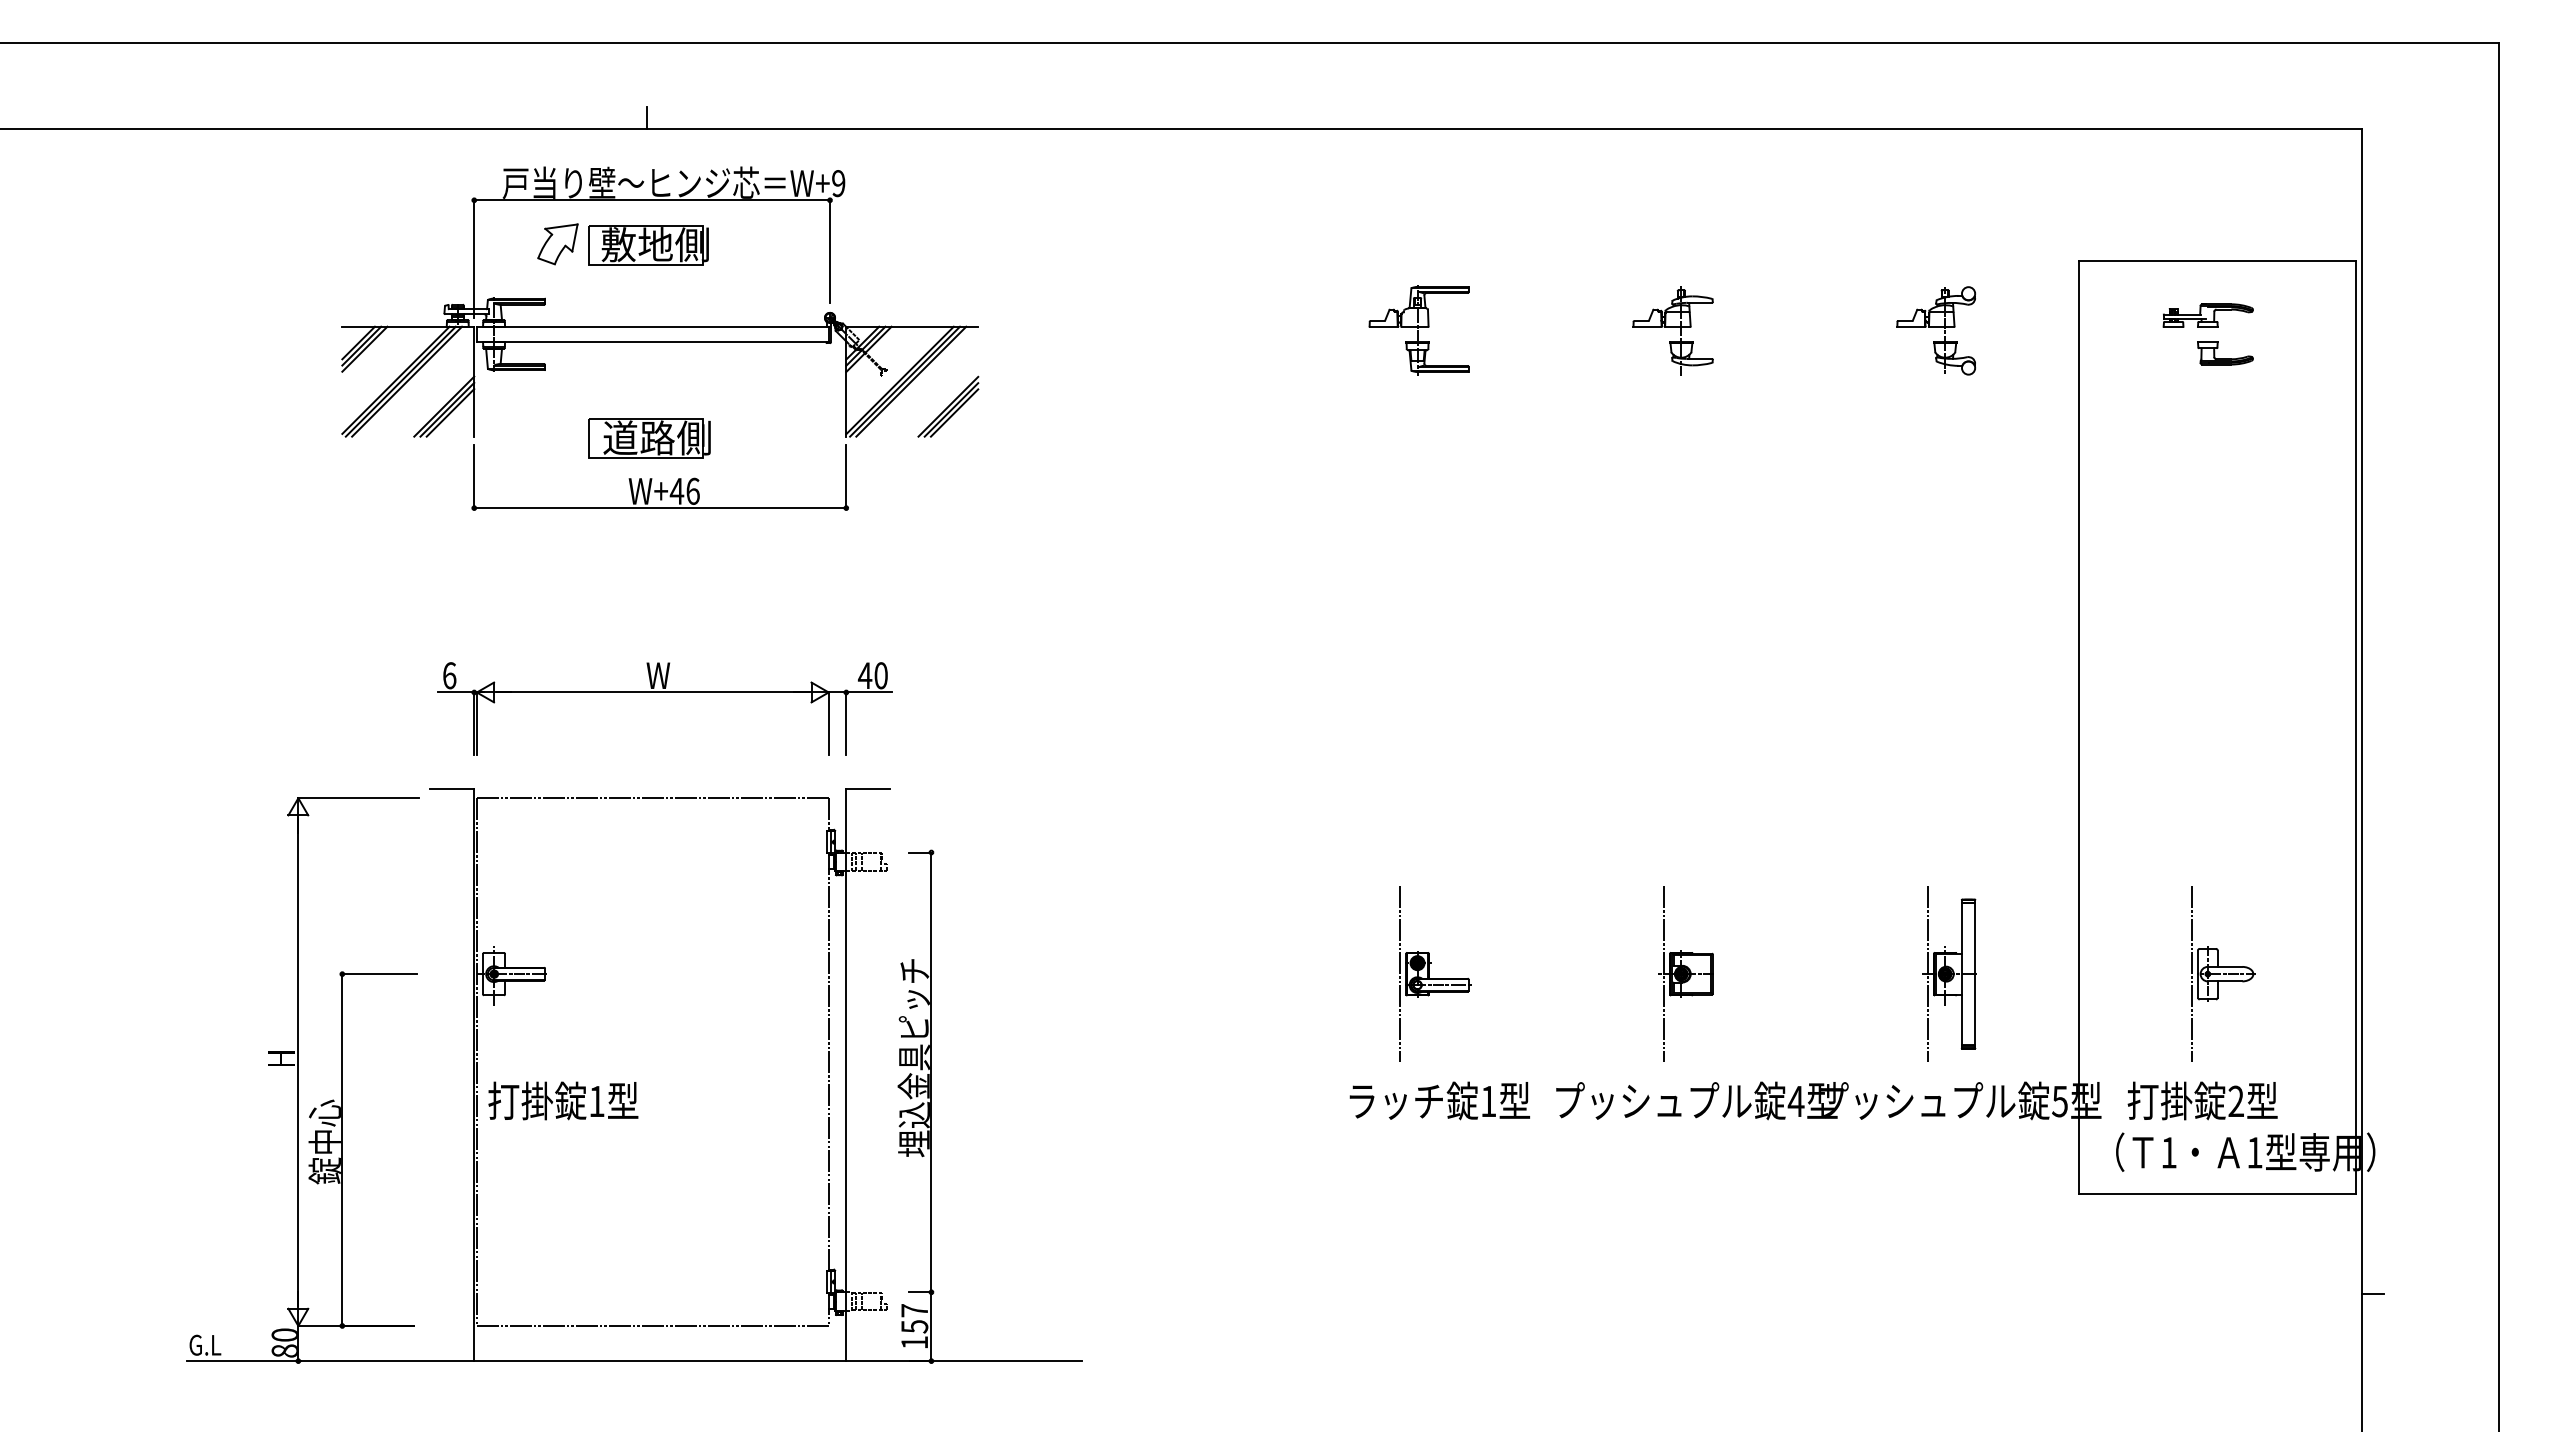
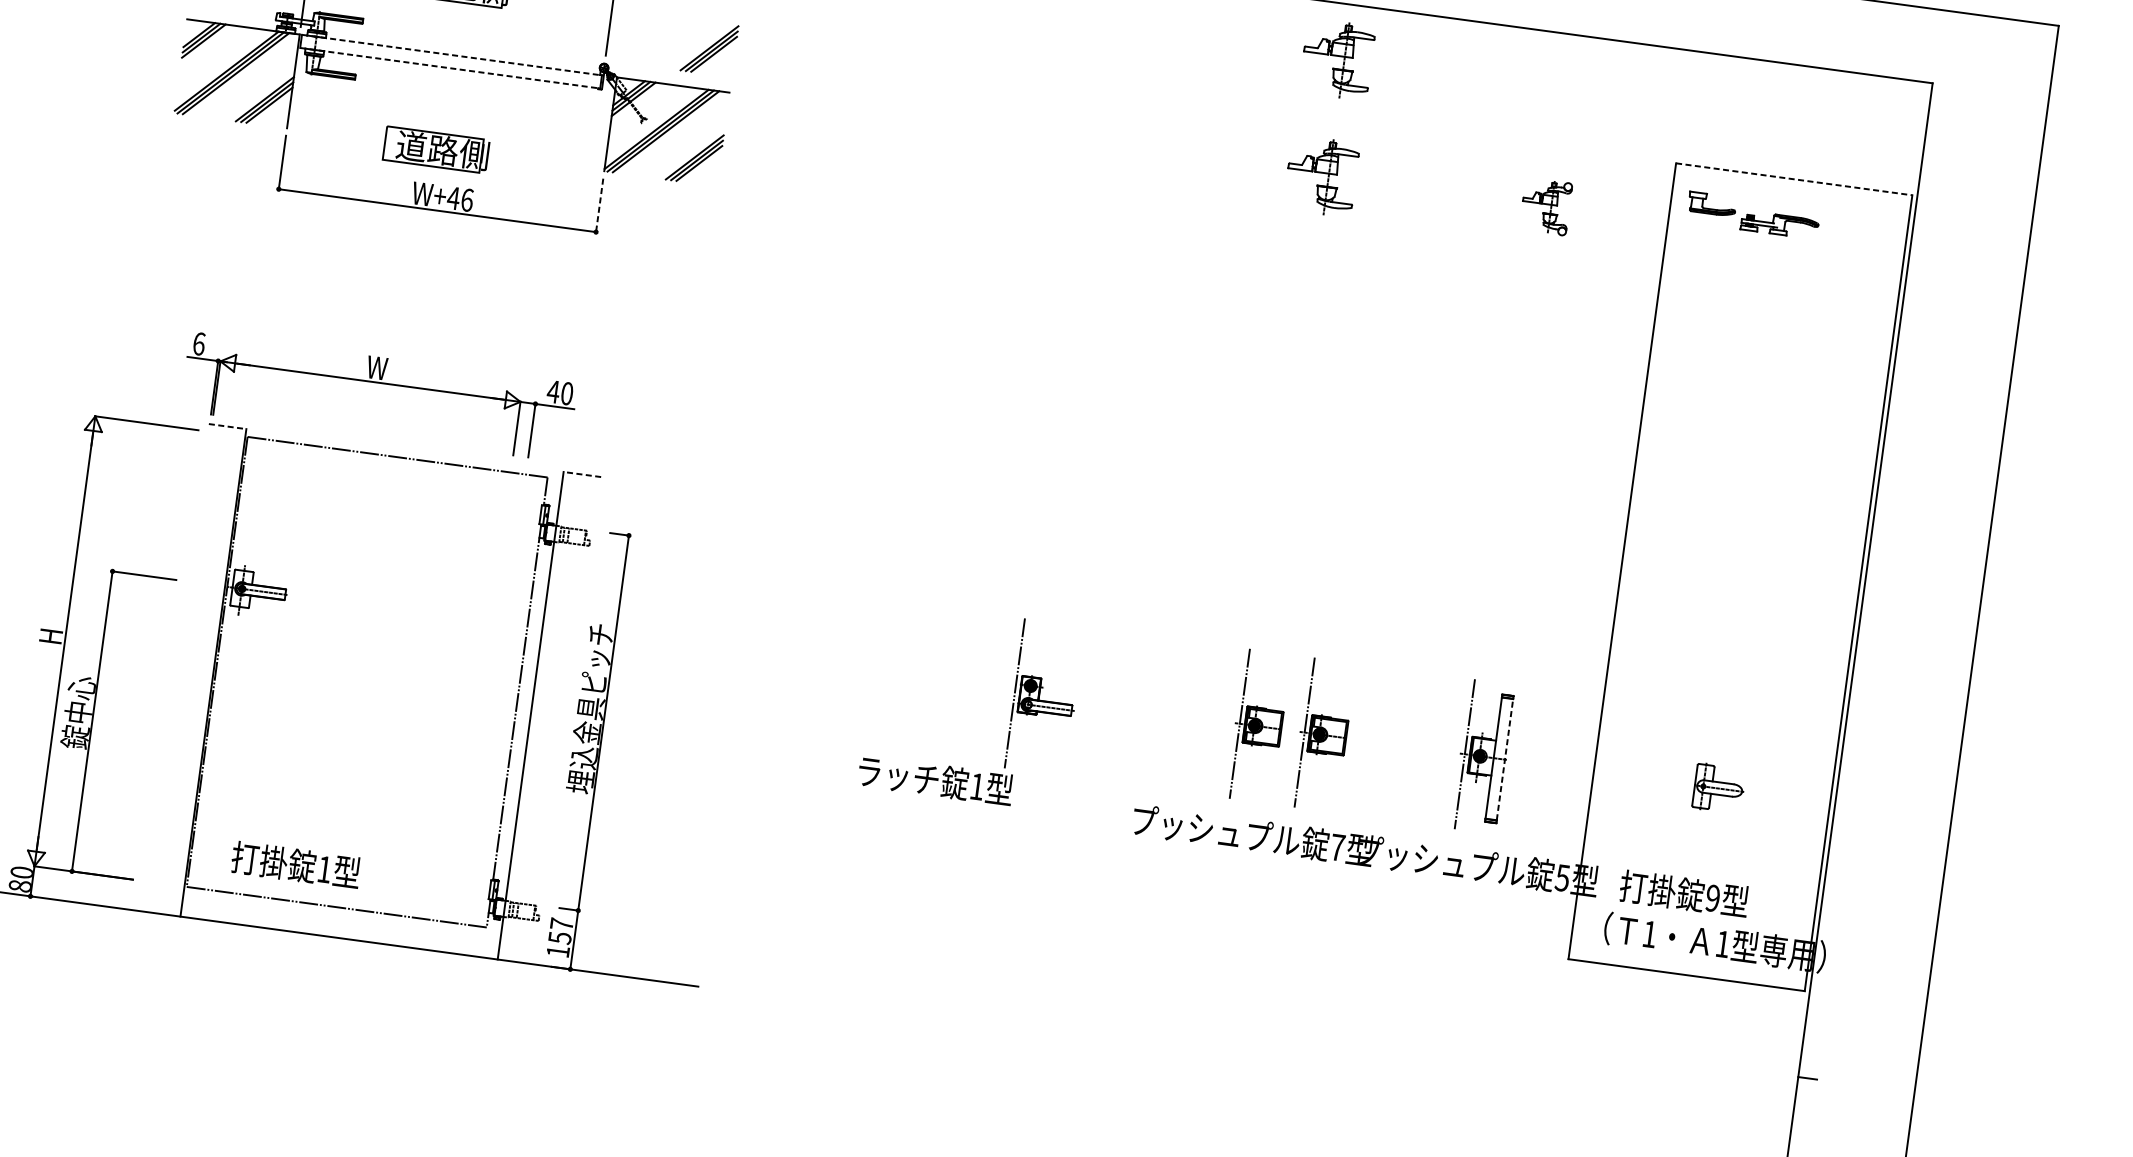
part: (1672, 193) -> (1336, 59), added
line: (2217, 260) -> (1793, 179), solid -> dashed
part: (948, 278) -> (709, 48), added
line: (652, 326) -> (451, 54), solid -> dashed
part: (1418, 330) -> (1104, 146), removed
part: (1935, 330) -> (1545, 206), size x0.7
line: (652, 342) -> (449, 68), solid -> dashed
part: (2225, 353) -> (1712, 204), moved
line: (846, 477) -> (599, 206), solid -> dashed
part: (664, 692) -> (380, 383), moved
line: (452, 789) -> (227, 426), solid -> dashed
line: (868, 789) -> (582, 474), solid -> dashed
part: (1761, 973) -> (1322, 734), added
line: (1975, 973) -> (1505, 759), solid -> dashed
line: (2191, 974) -> (1689, 784), removed
text: (563, 1100) -> (296, 864), moved
text: (1439, 1100) -> (935, 780), moved
text: (1795, 1101) -> (1337, 847), 4 -> 7
text: (2235, 1101) -> (1712, 898), 2 -> 9

